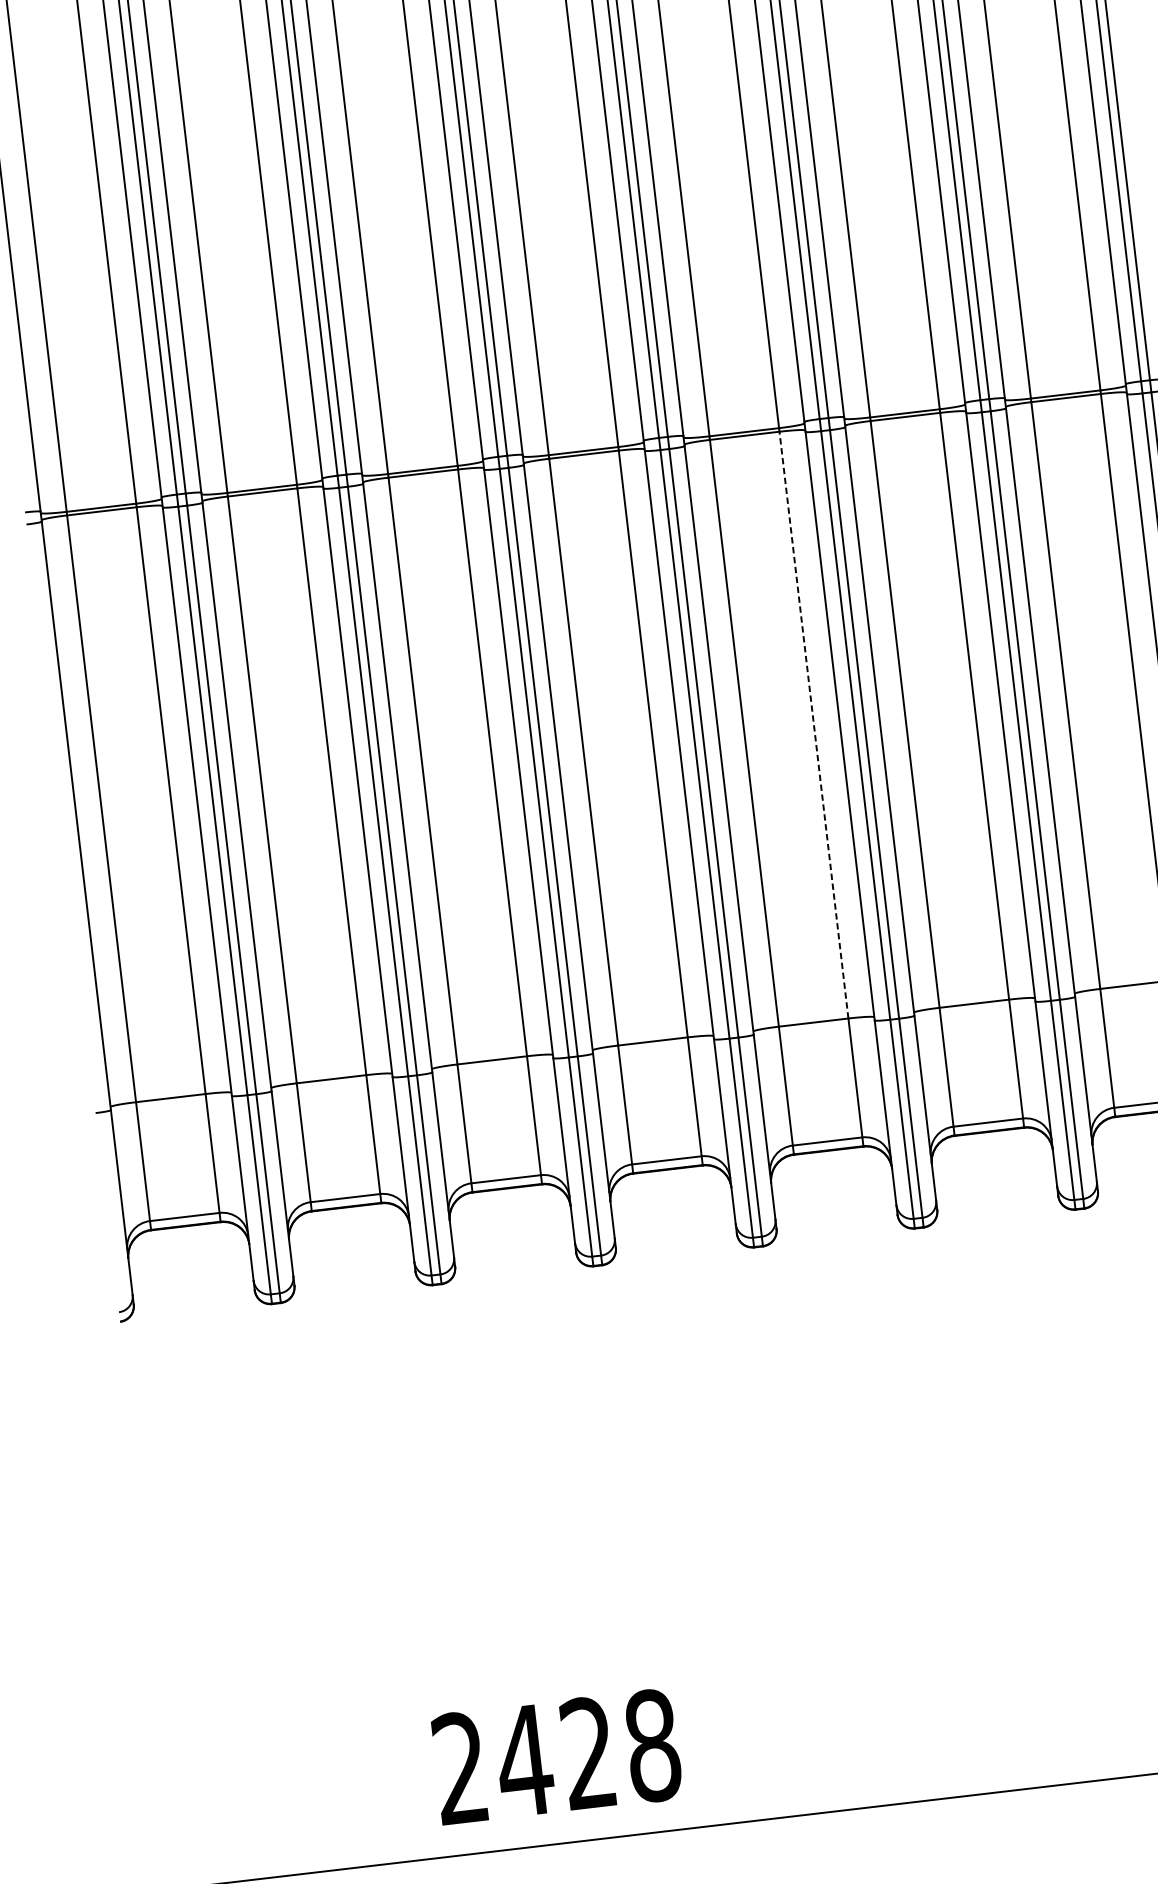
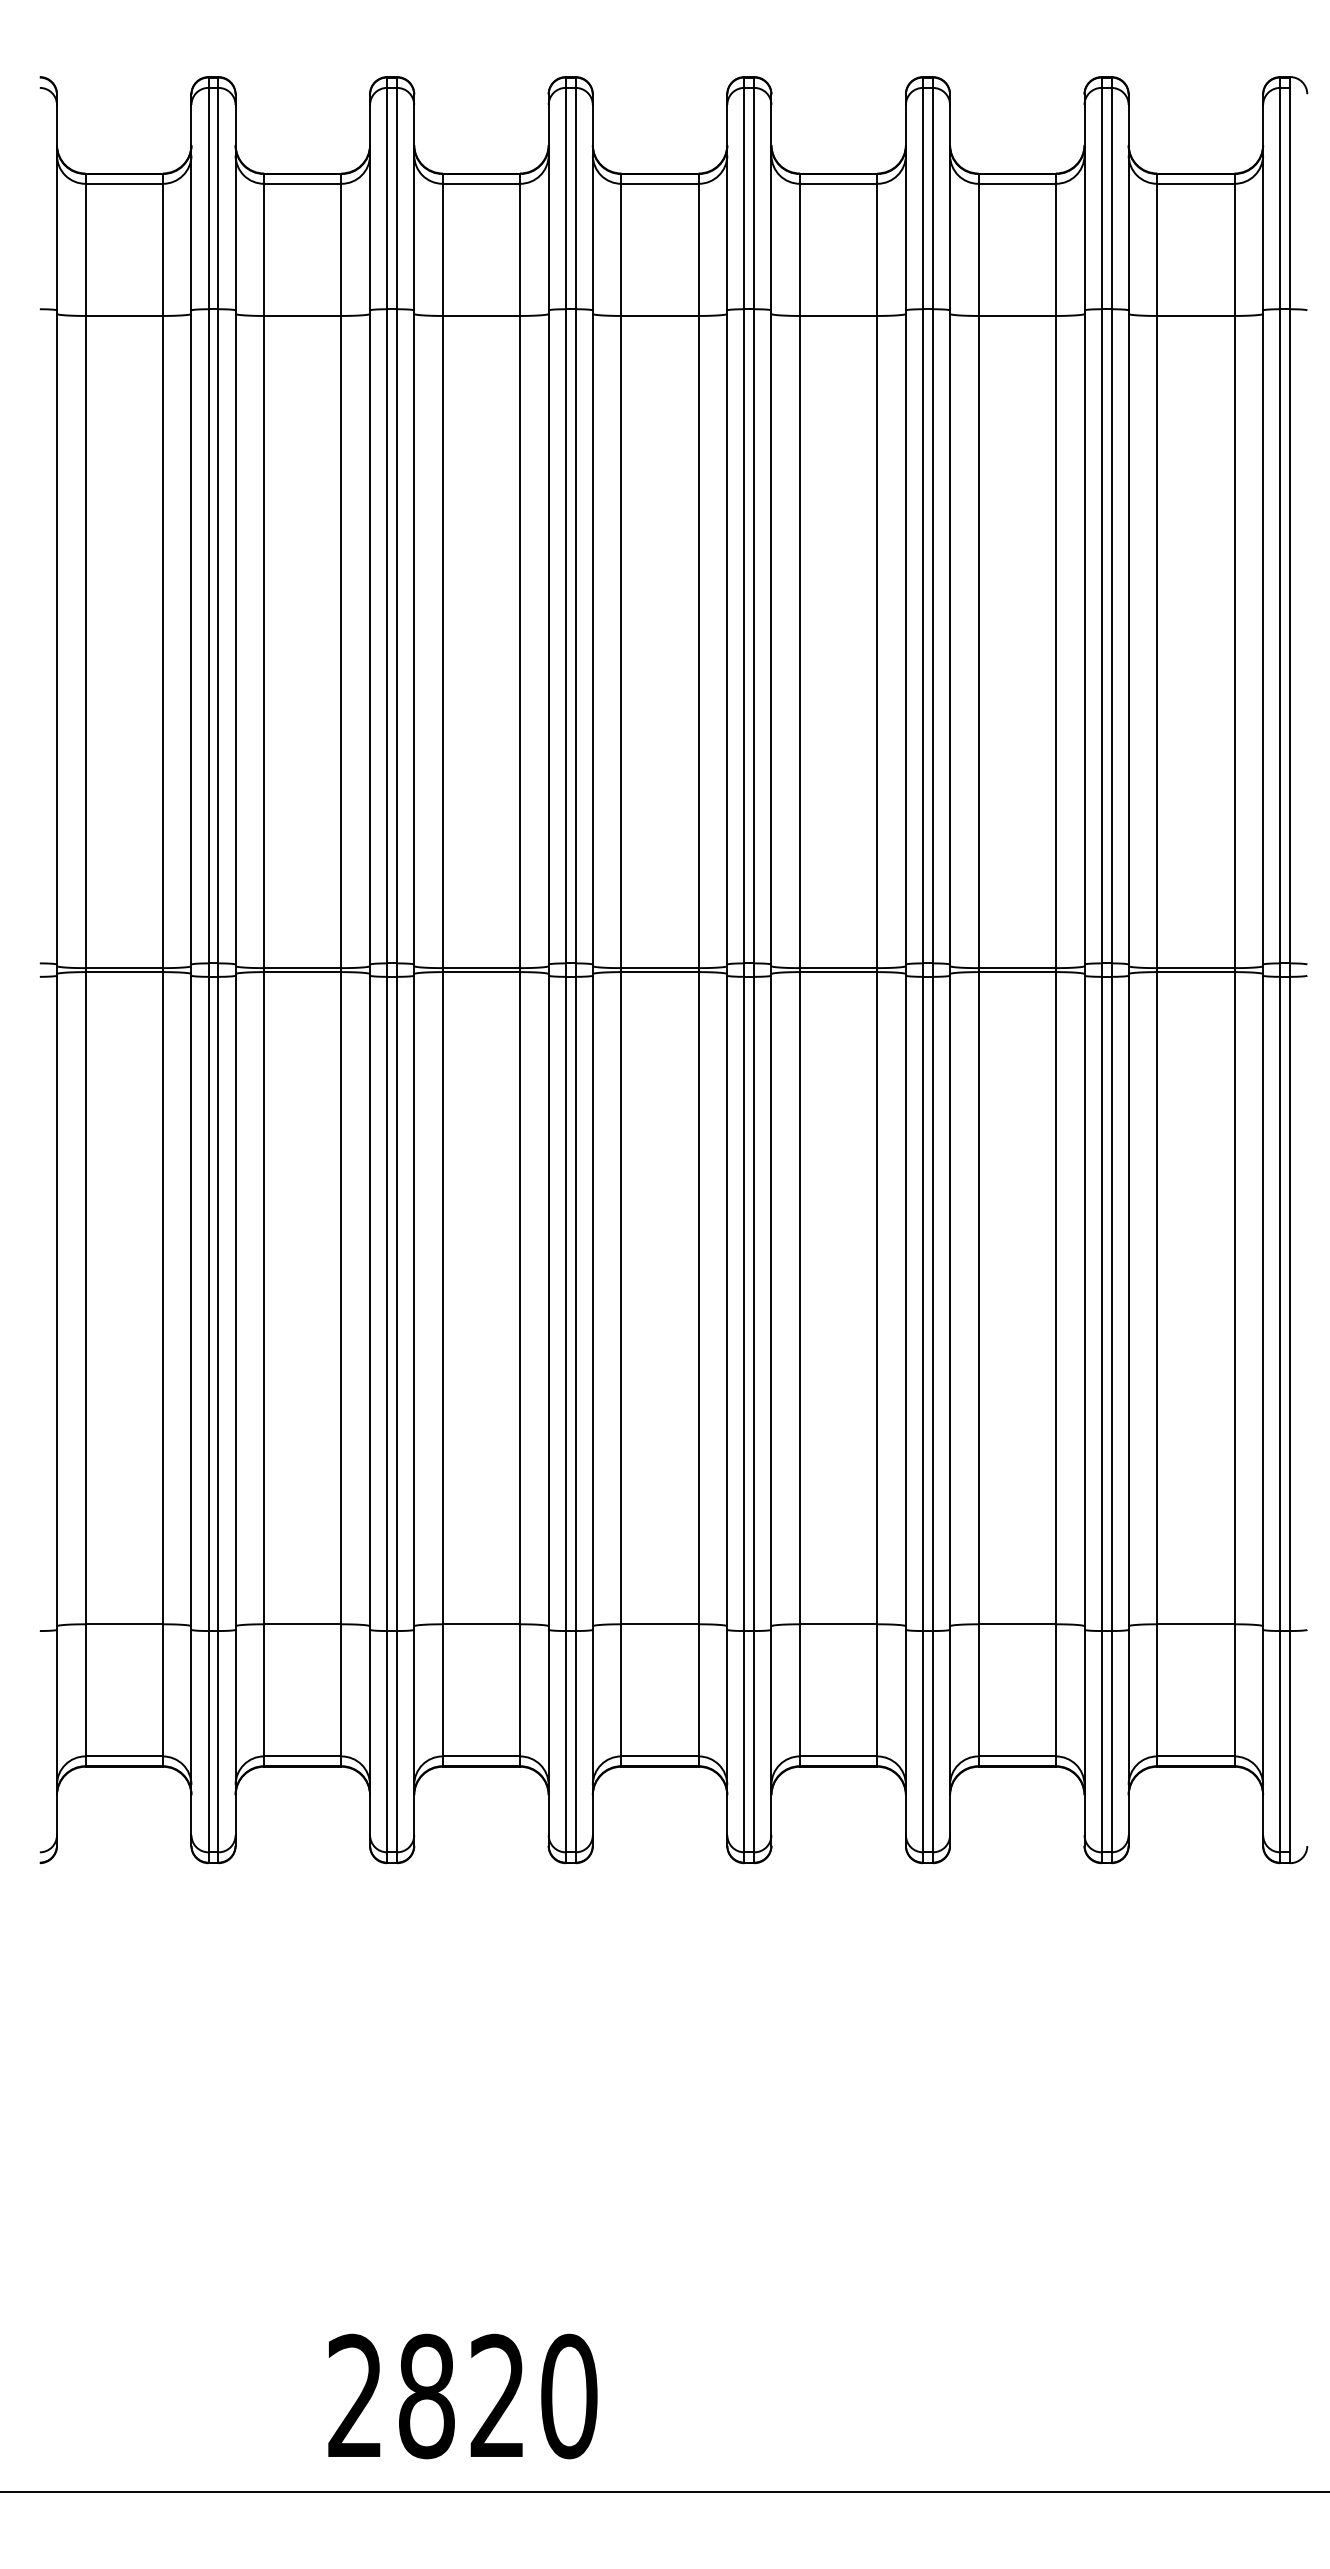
line: (814, 724) -> (877, 1297), dashed -> solid
text: (587, 1753) -> (496, 2396), 2428 -> 2820

